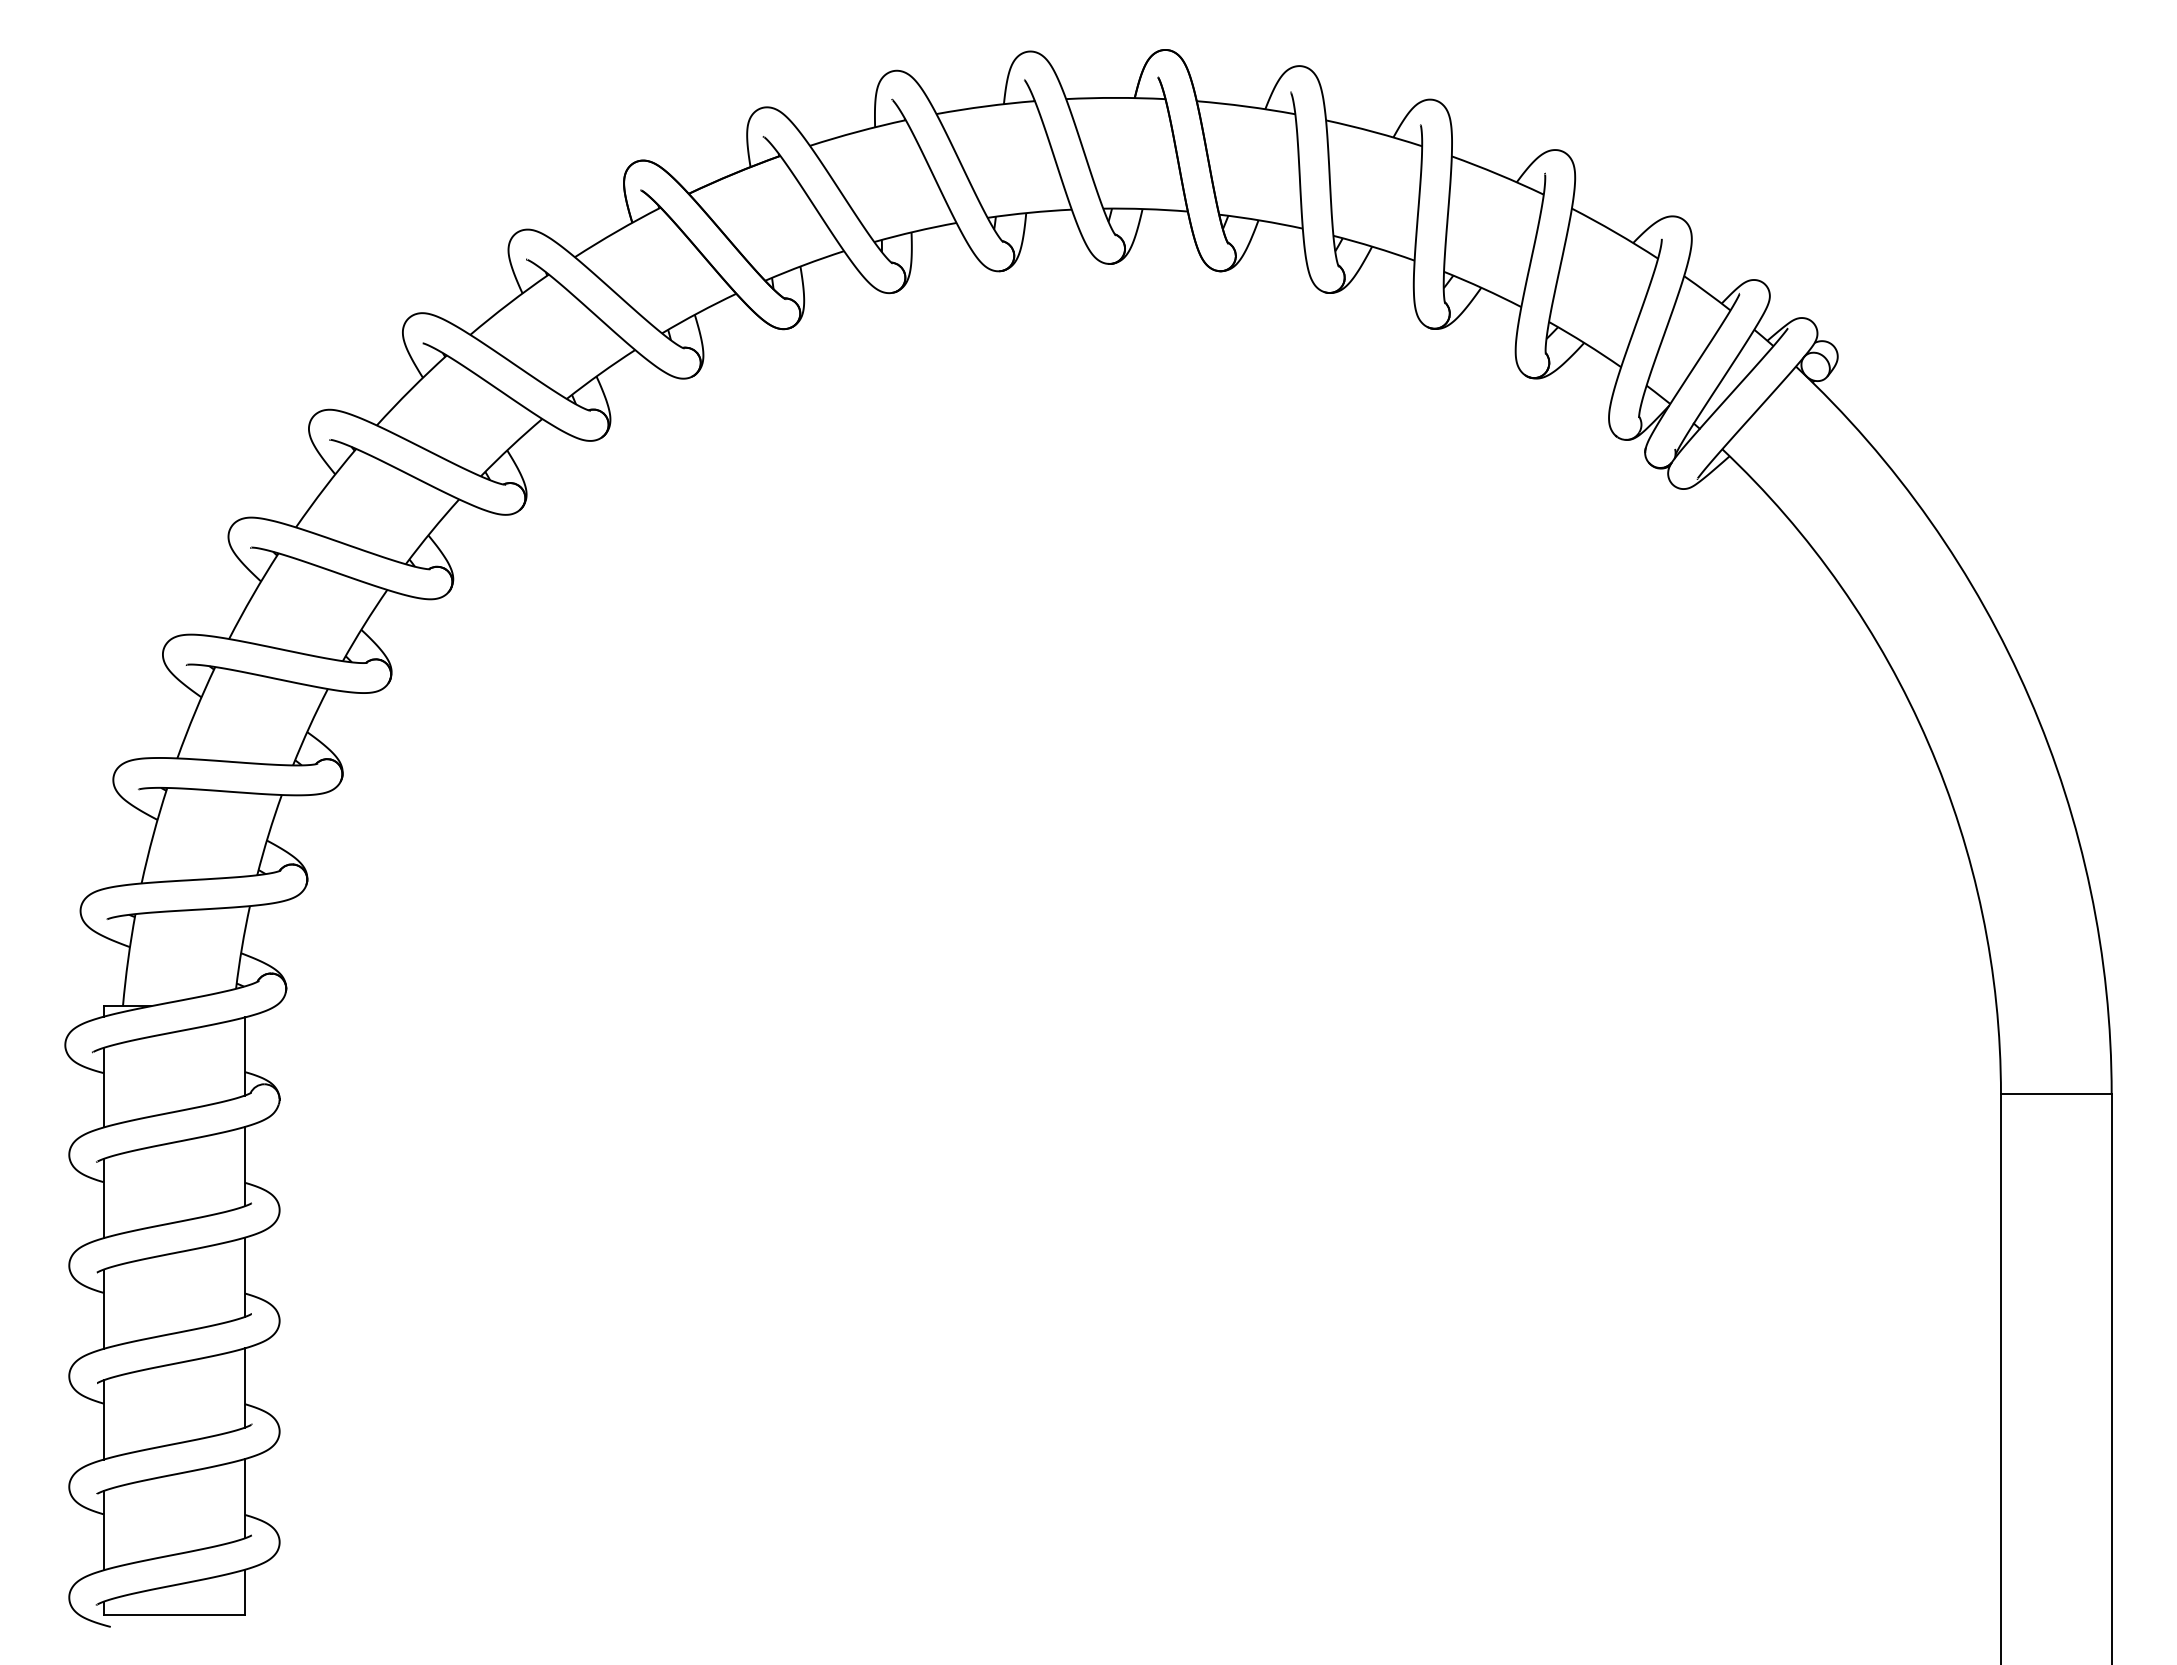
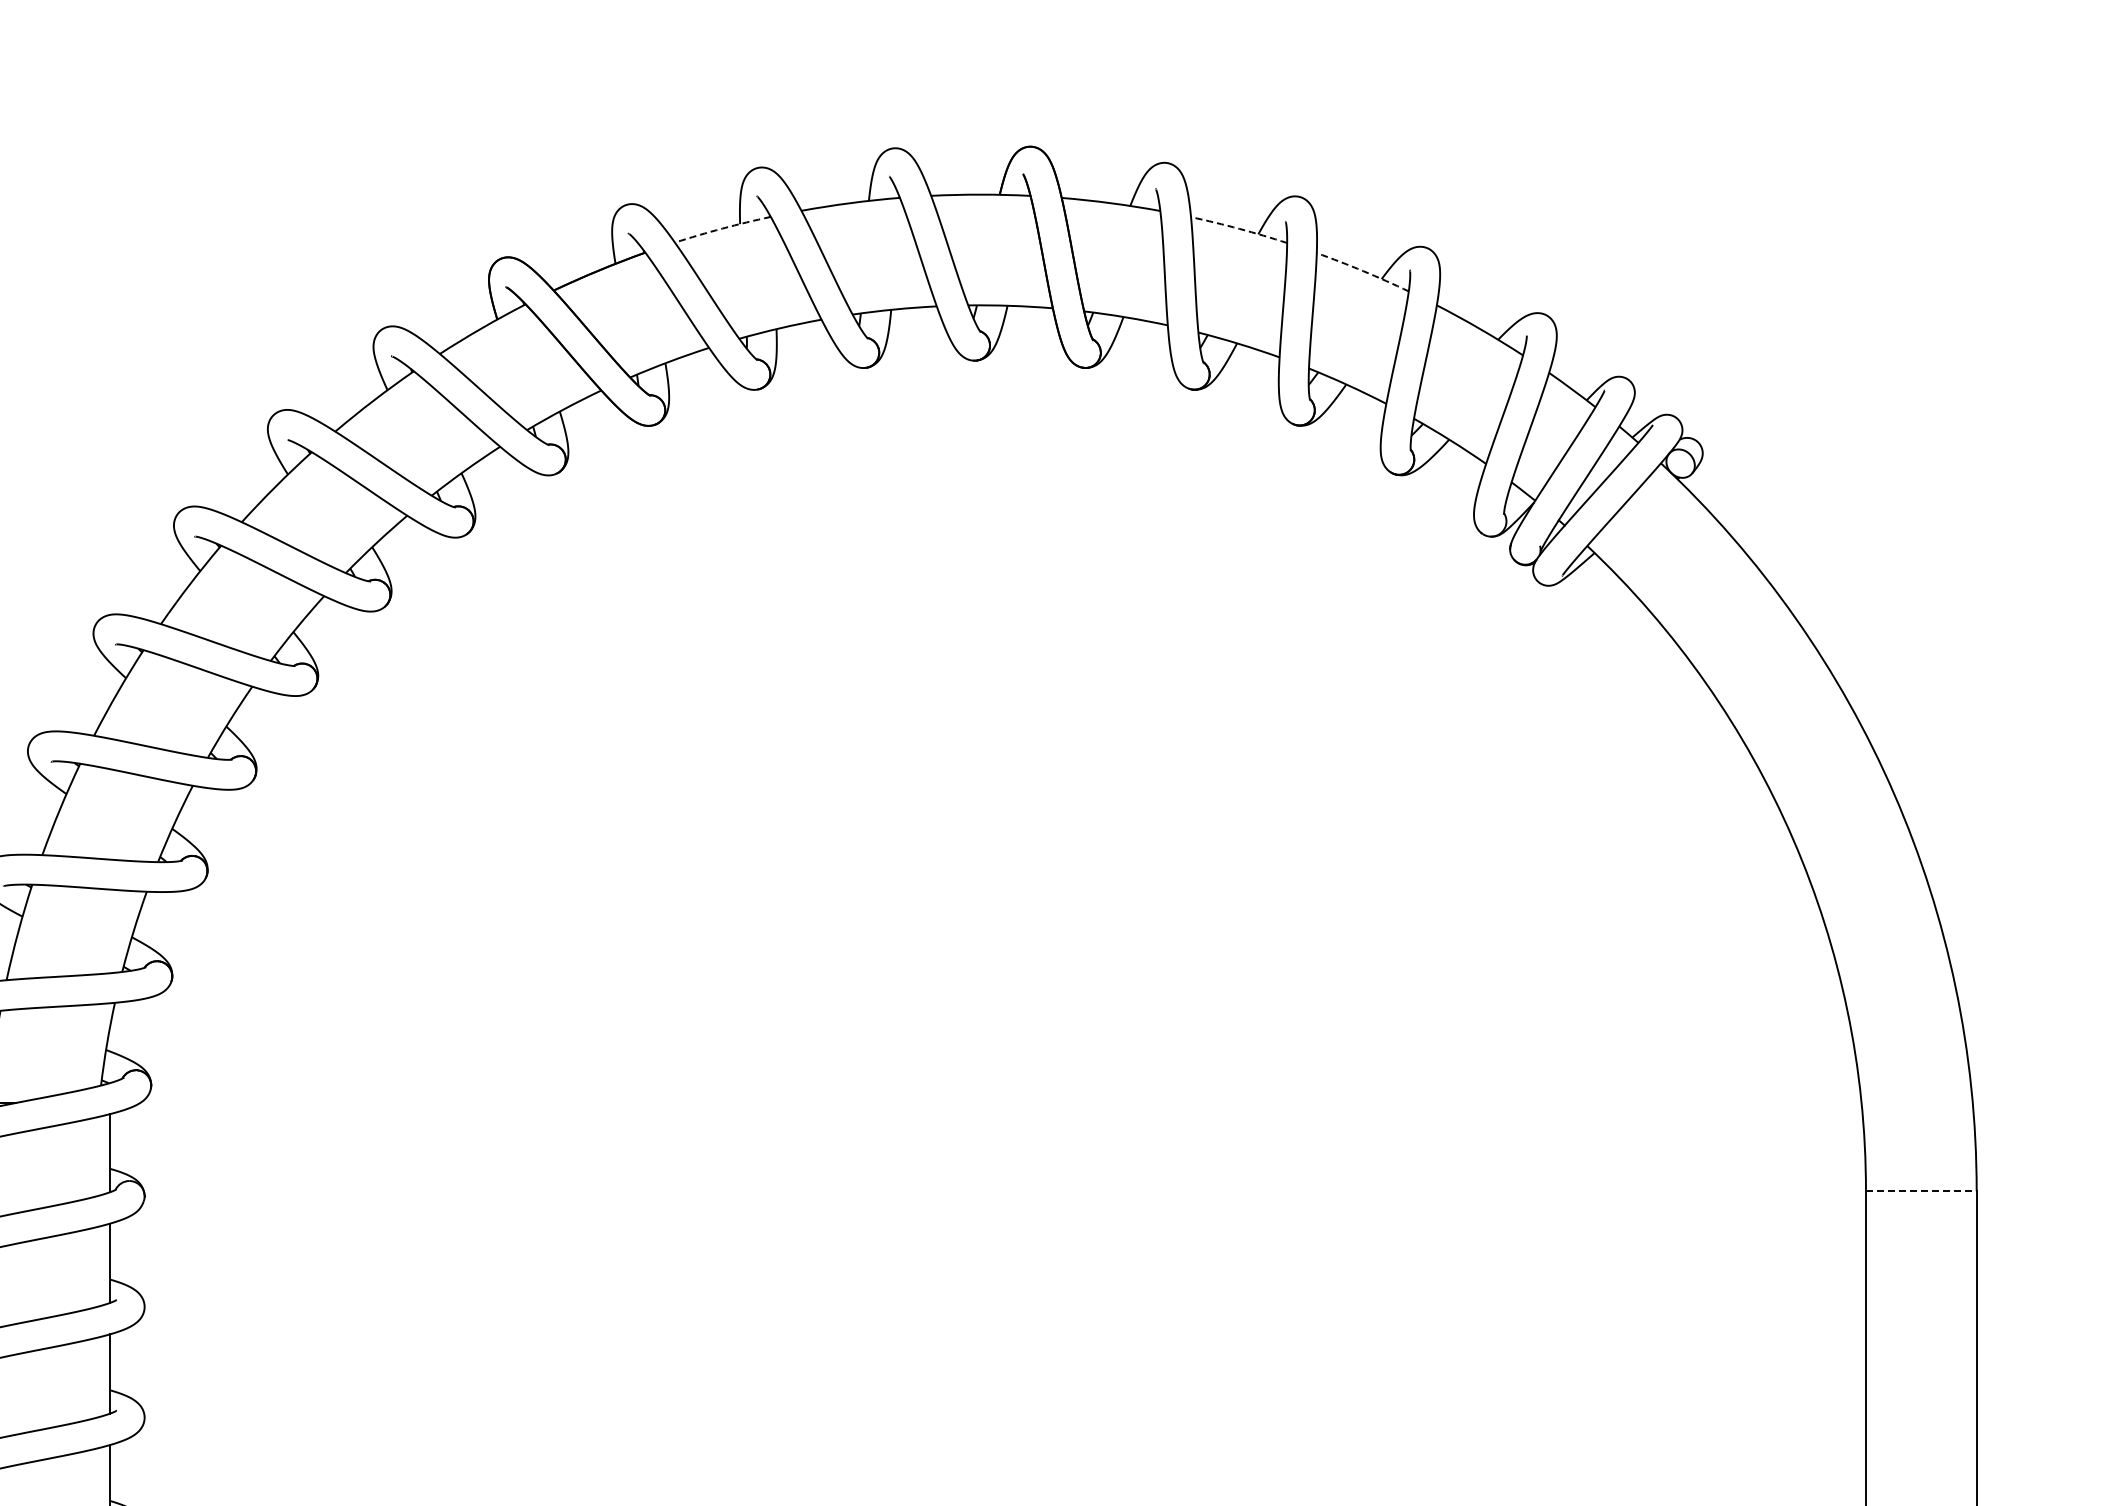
arc: (857, 131) -> (722, 228), solid -> dashed
arc: (1374, 132) -> (1239, 229), solid -> dashed
arc: (1498, 174) -> (1363, 271), solid -> dashed
line: (2056, 1094) -> (1921, 1191), solid -> dashed

